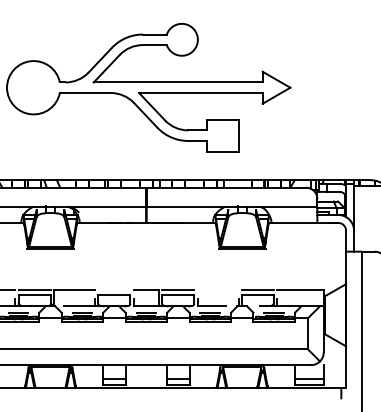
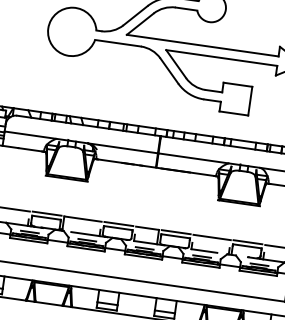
line: (114, 290) -> (118, 224), added
line: (218, 290) -> (212, 237), added

